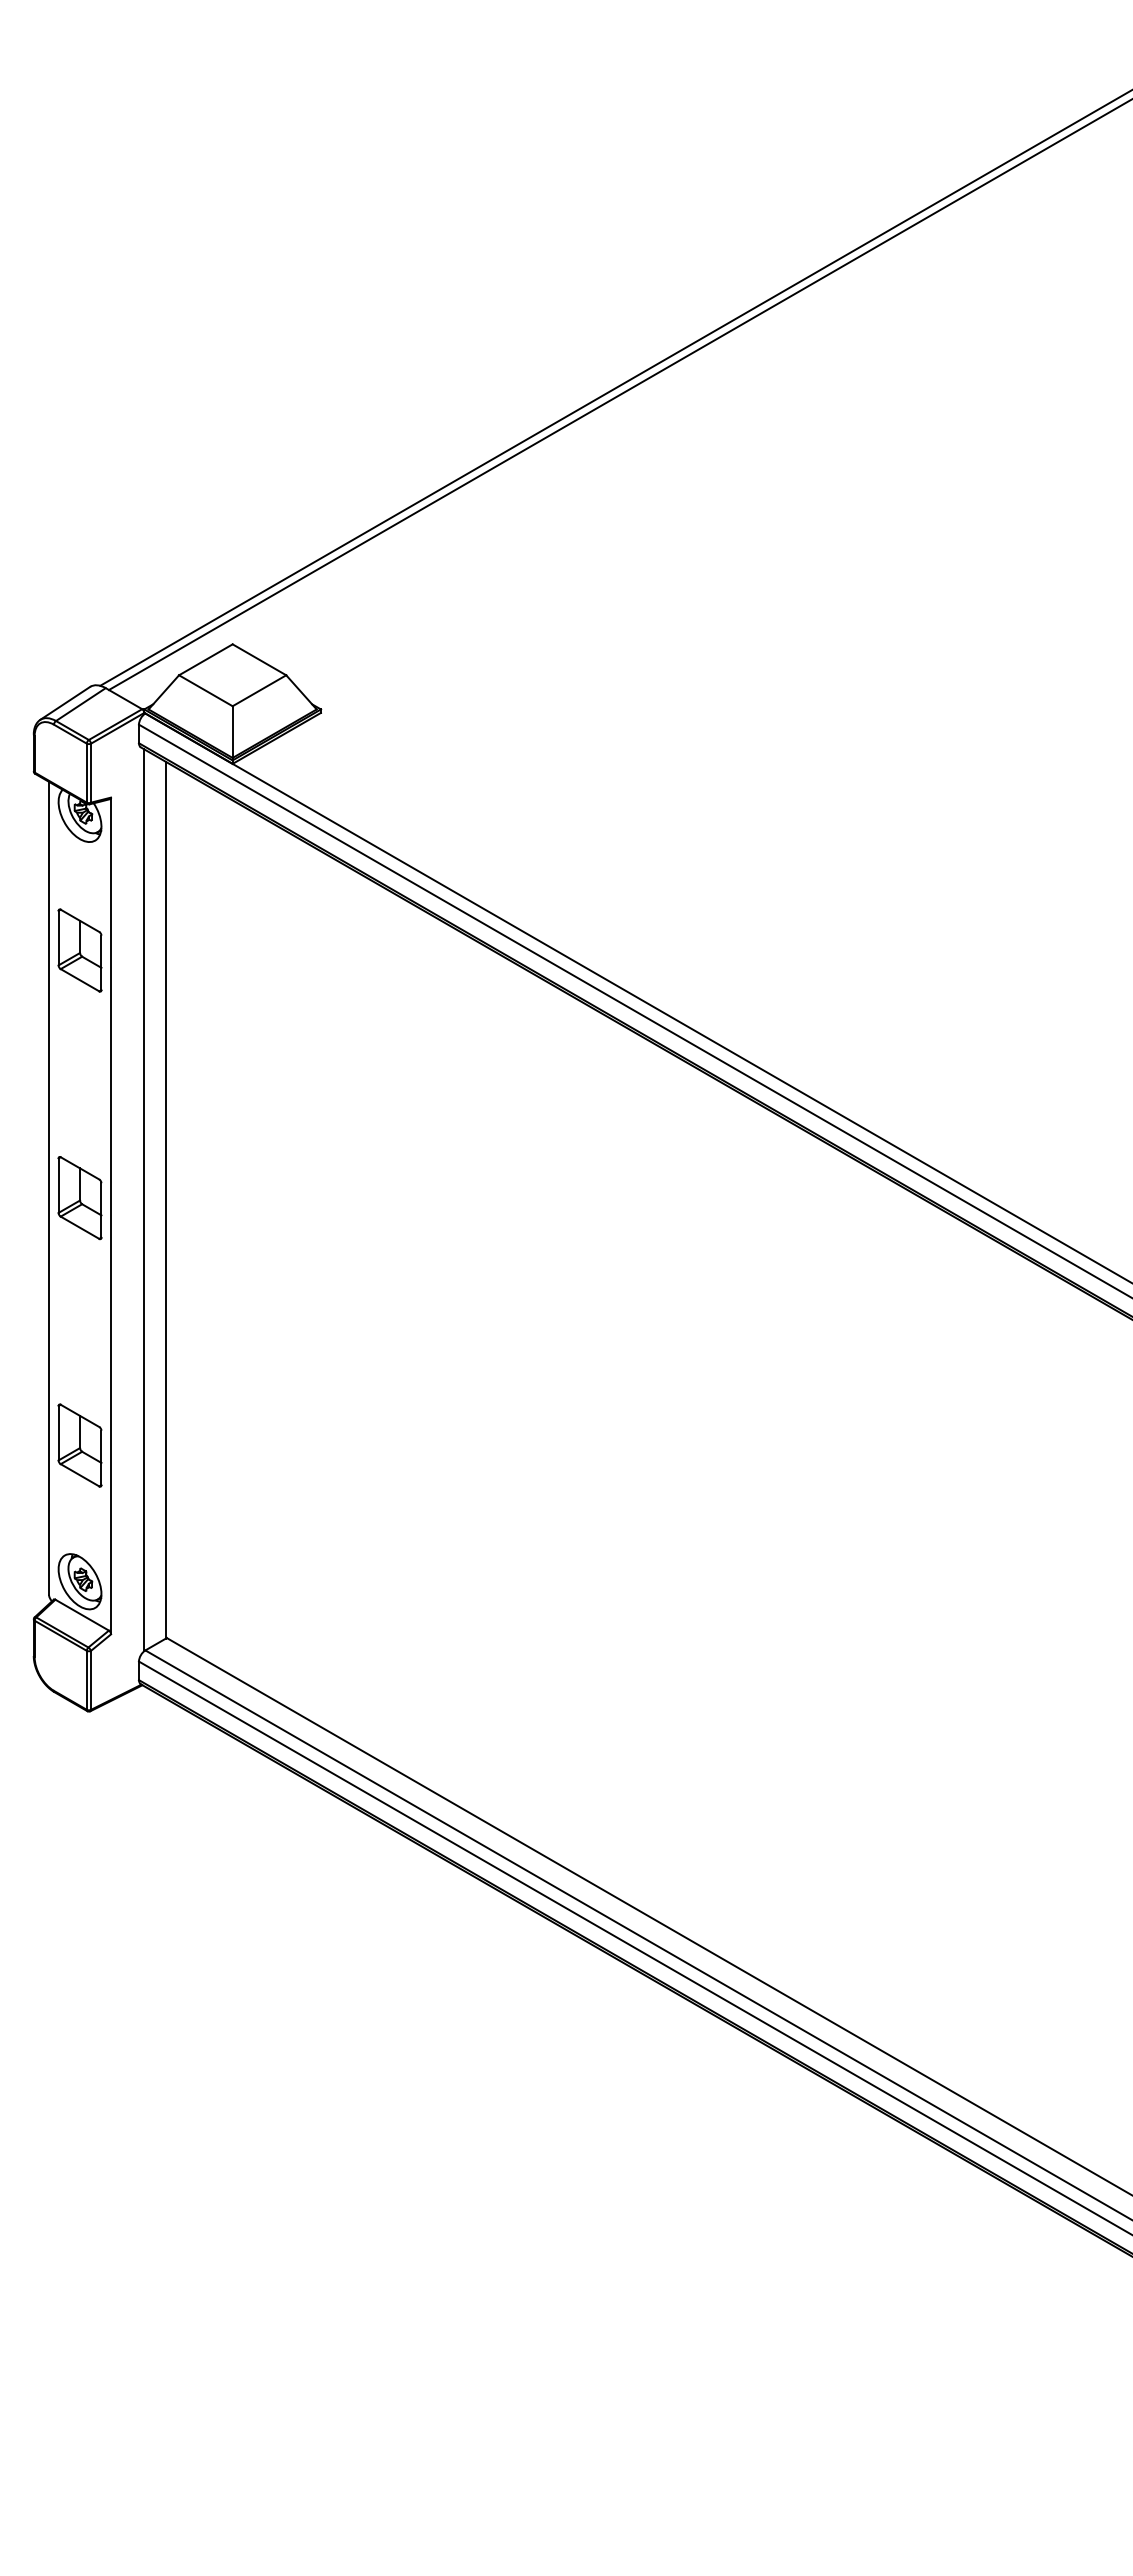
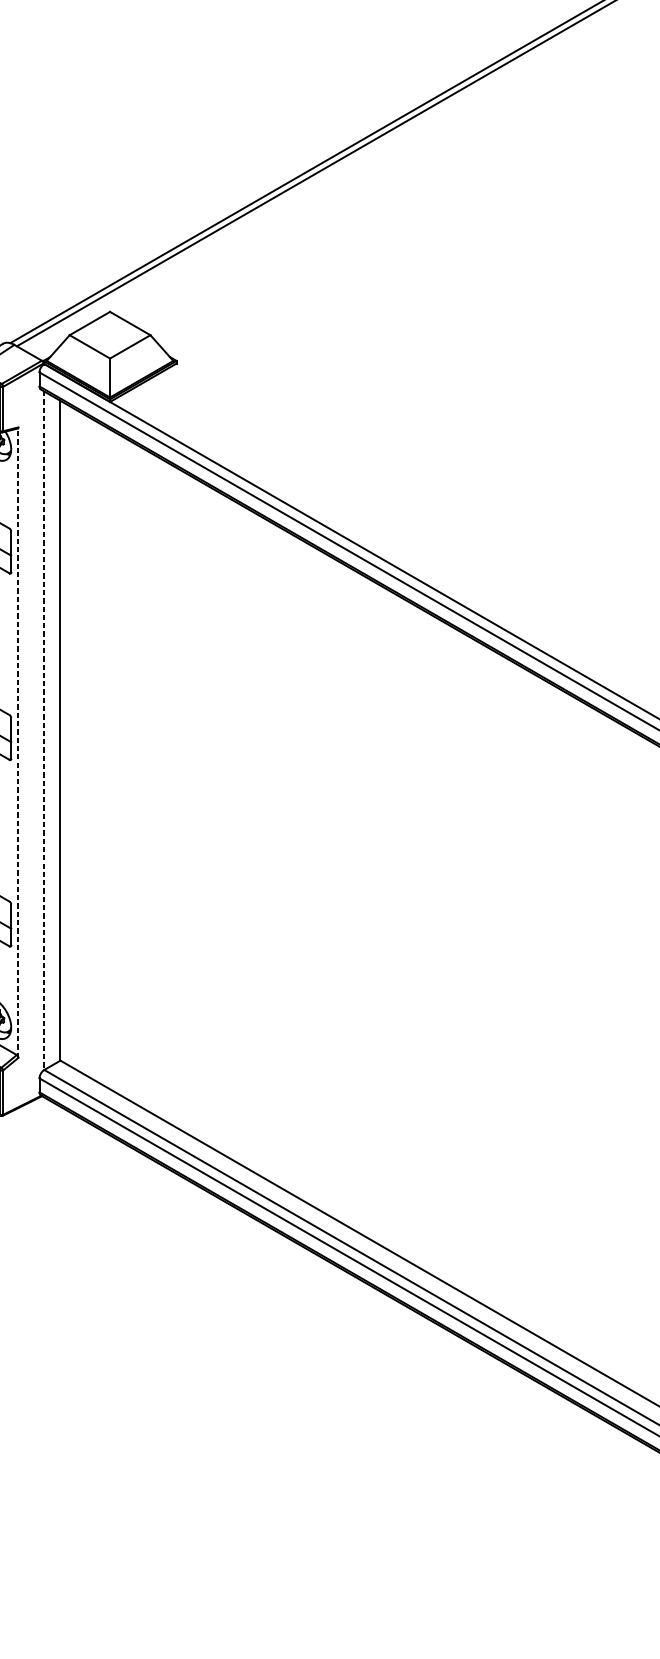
line: (144, 1200) -> (43, 730), solid -> dashed
line: (111, 1215) -> (18, 742), solid -> dashed

